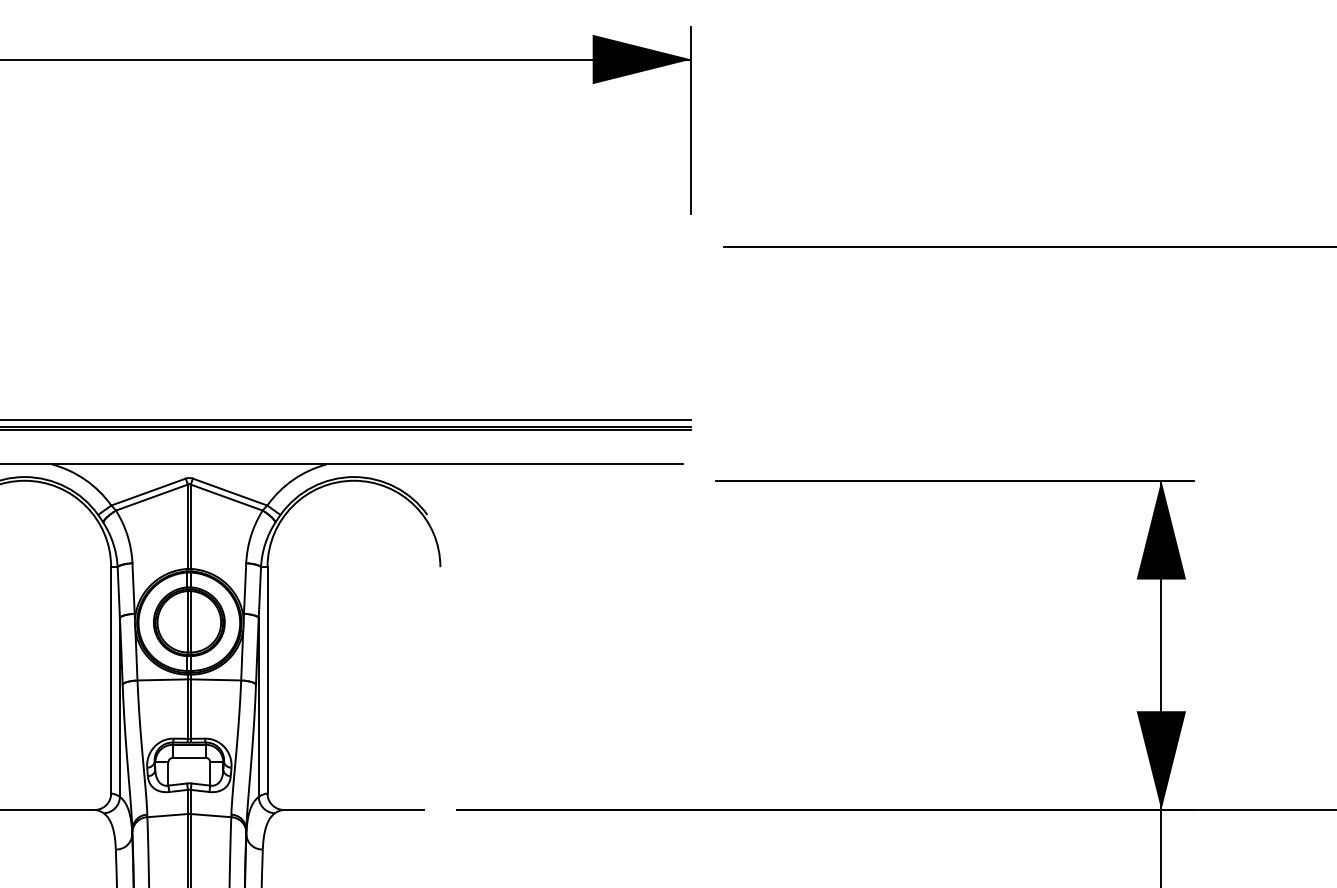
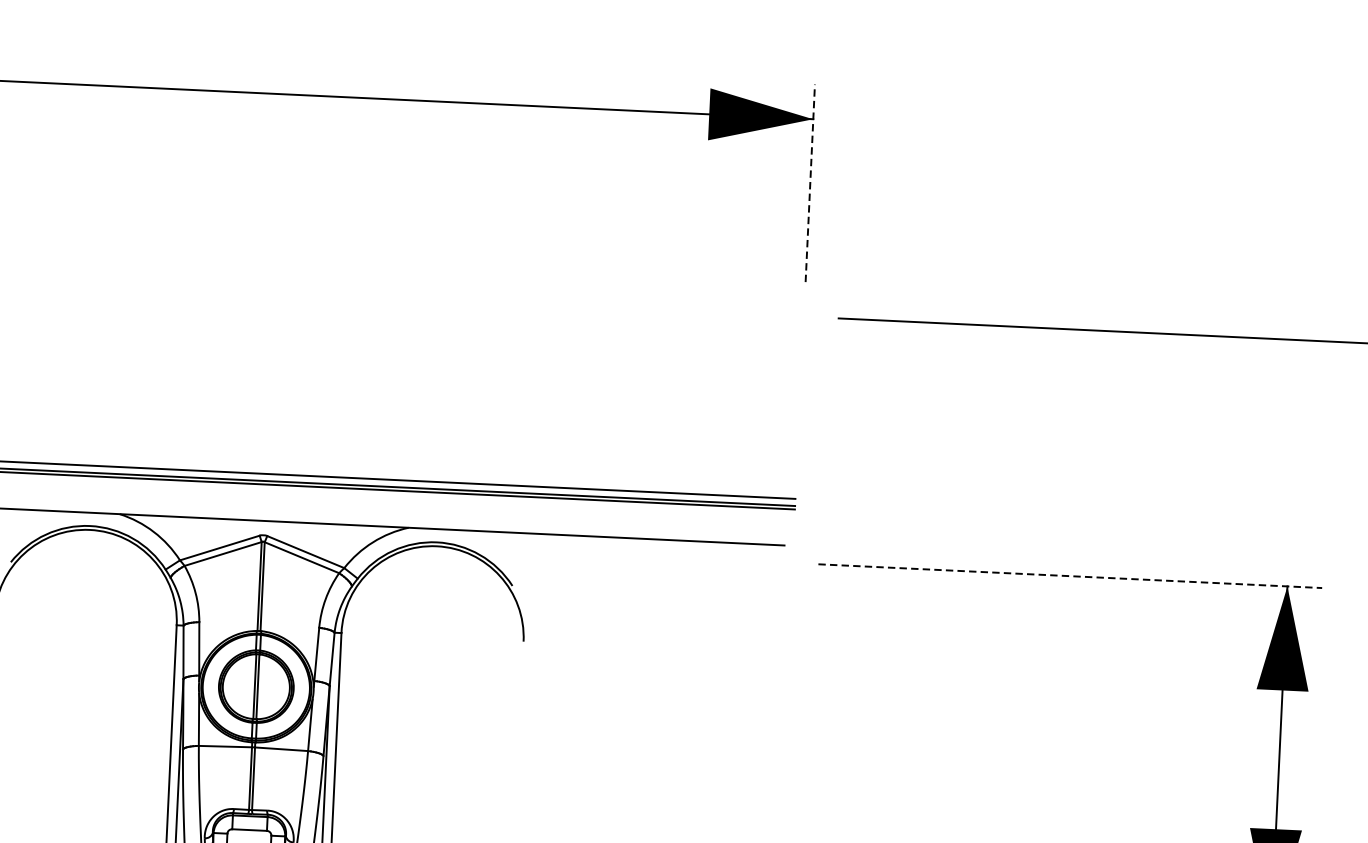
line: (691, 120) -> (810, 183), solid -> dashed
line: (955, 480) -> (1070, 575), solid -> dashed

